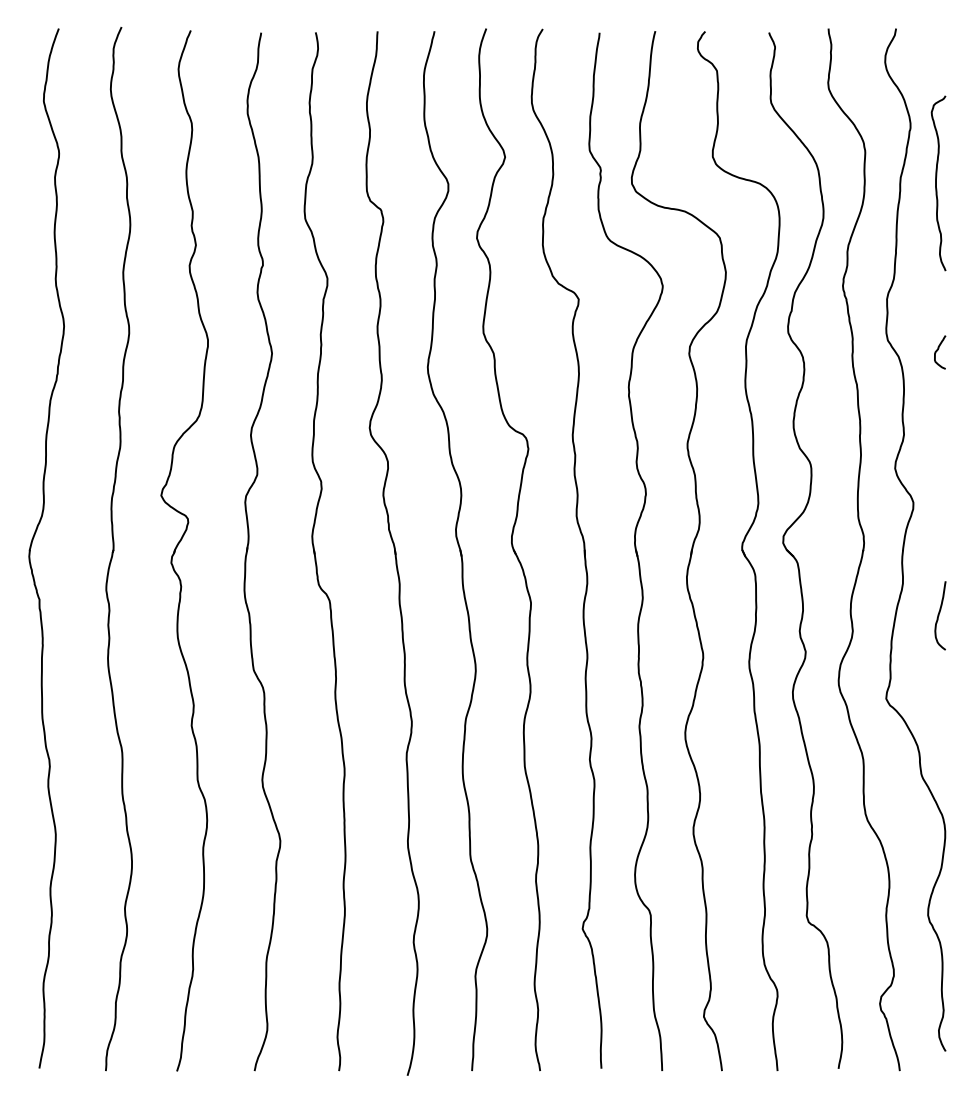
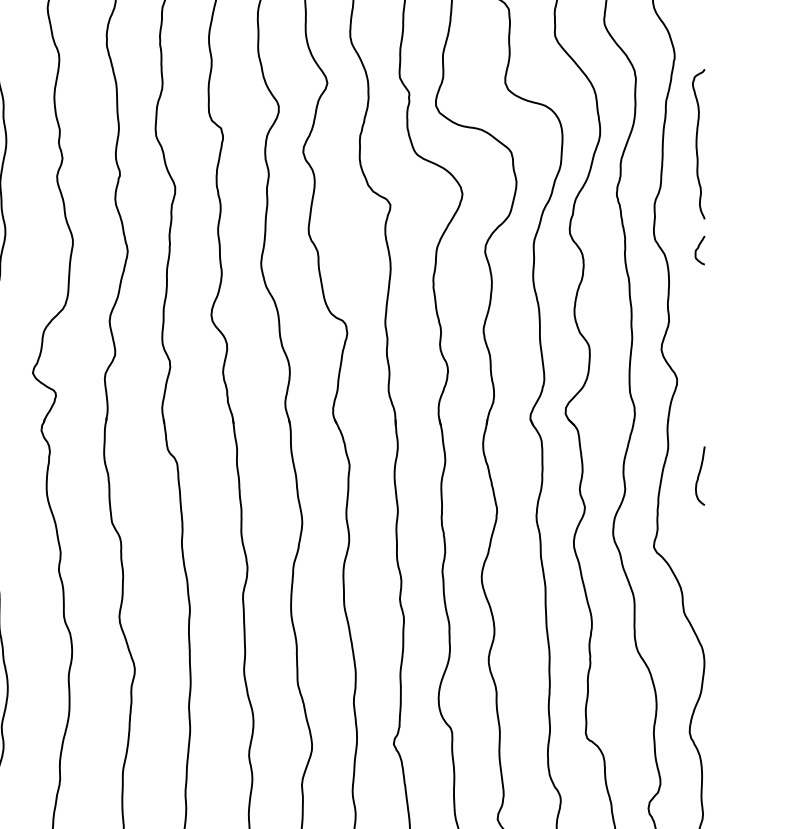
curve: (936, 183) -> (696, 144), moved

